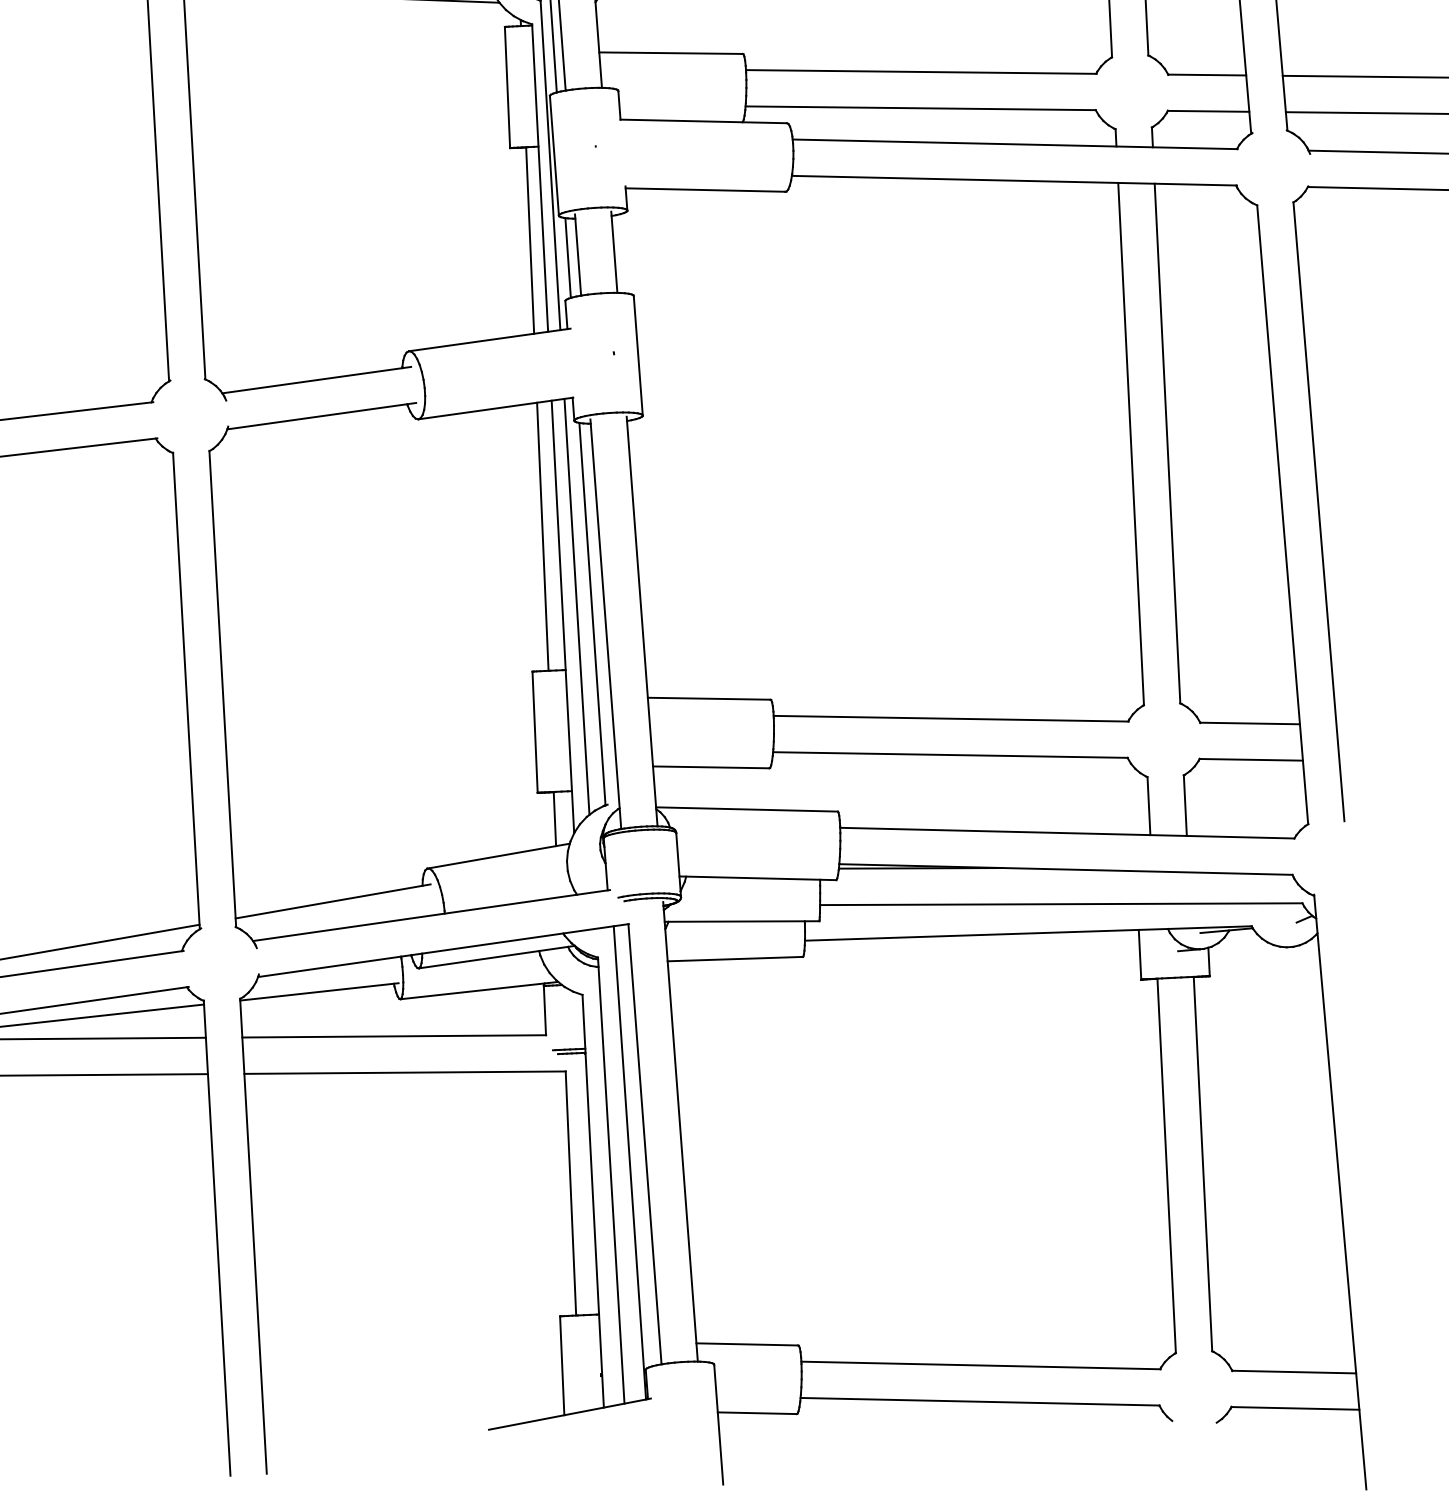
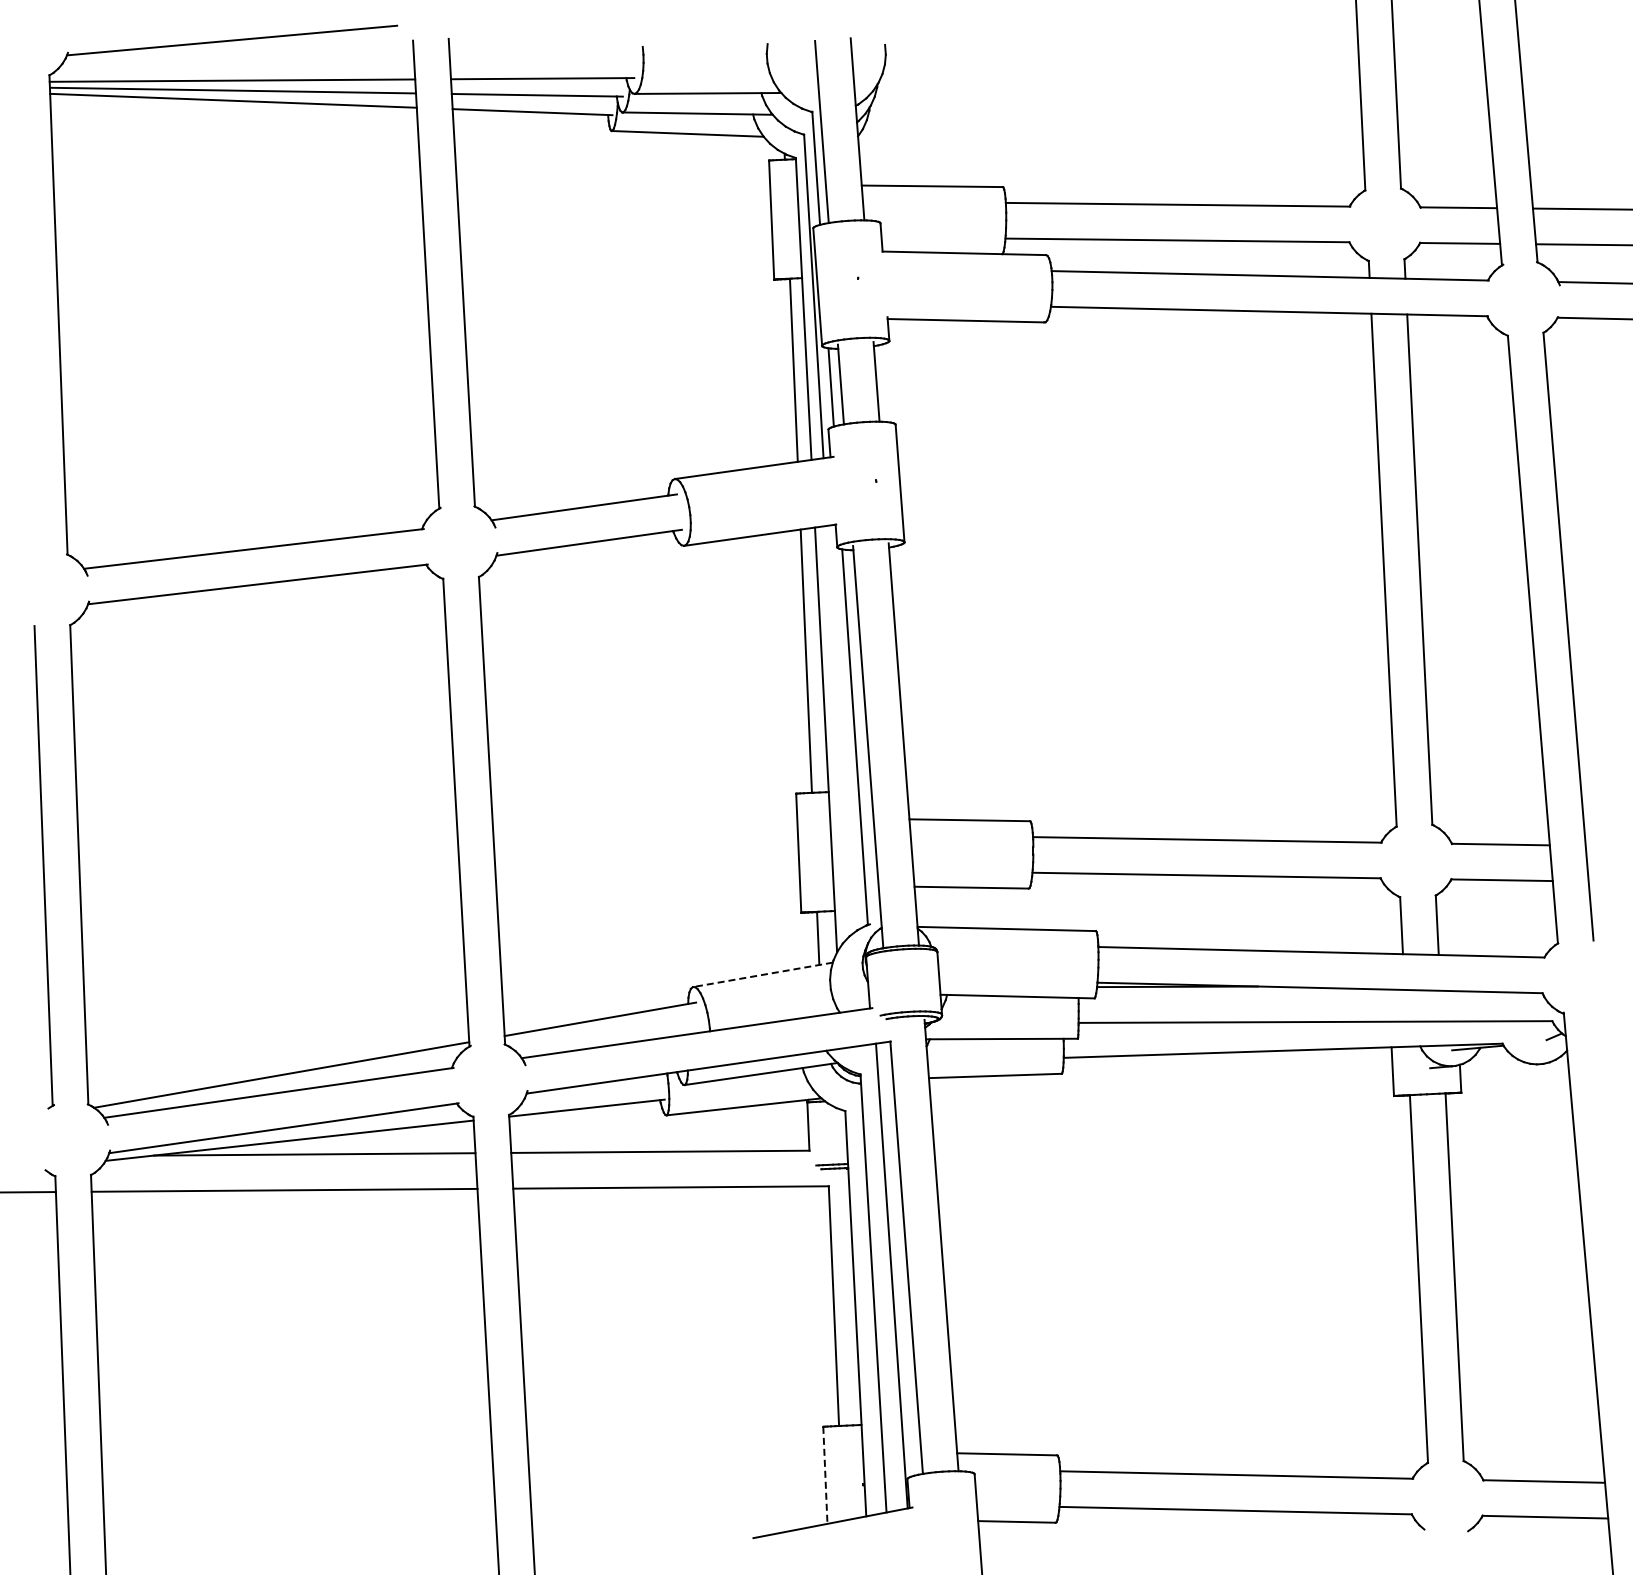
line: (576, 606) -> (839, 729), removed
line: (498, 855) -> (762, 974), solid -> dashed
line: (562, 1365) -> (825, 1475), solid -> dashed

